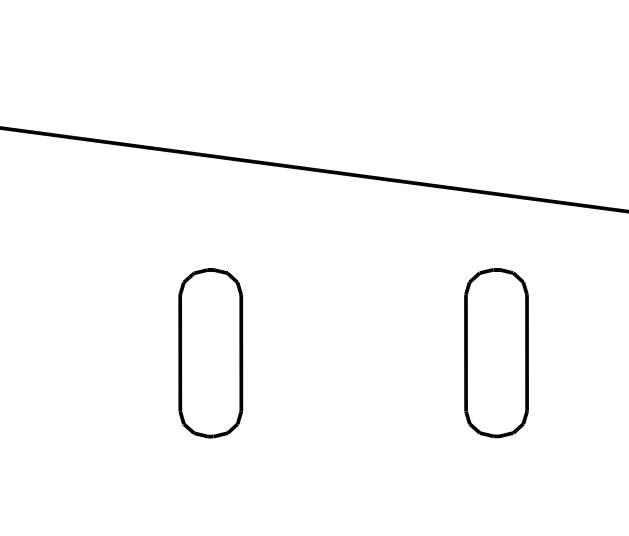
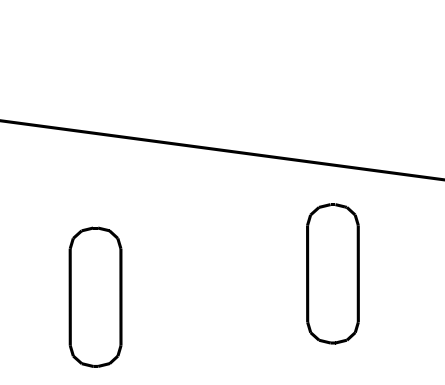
part: (496, 353) -> (332, 274), moved

